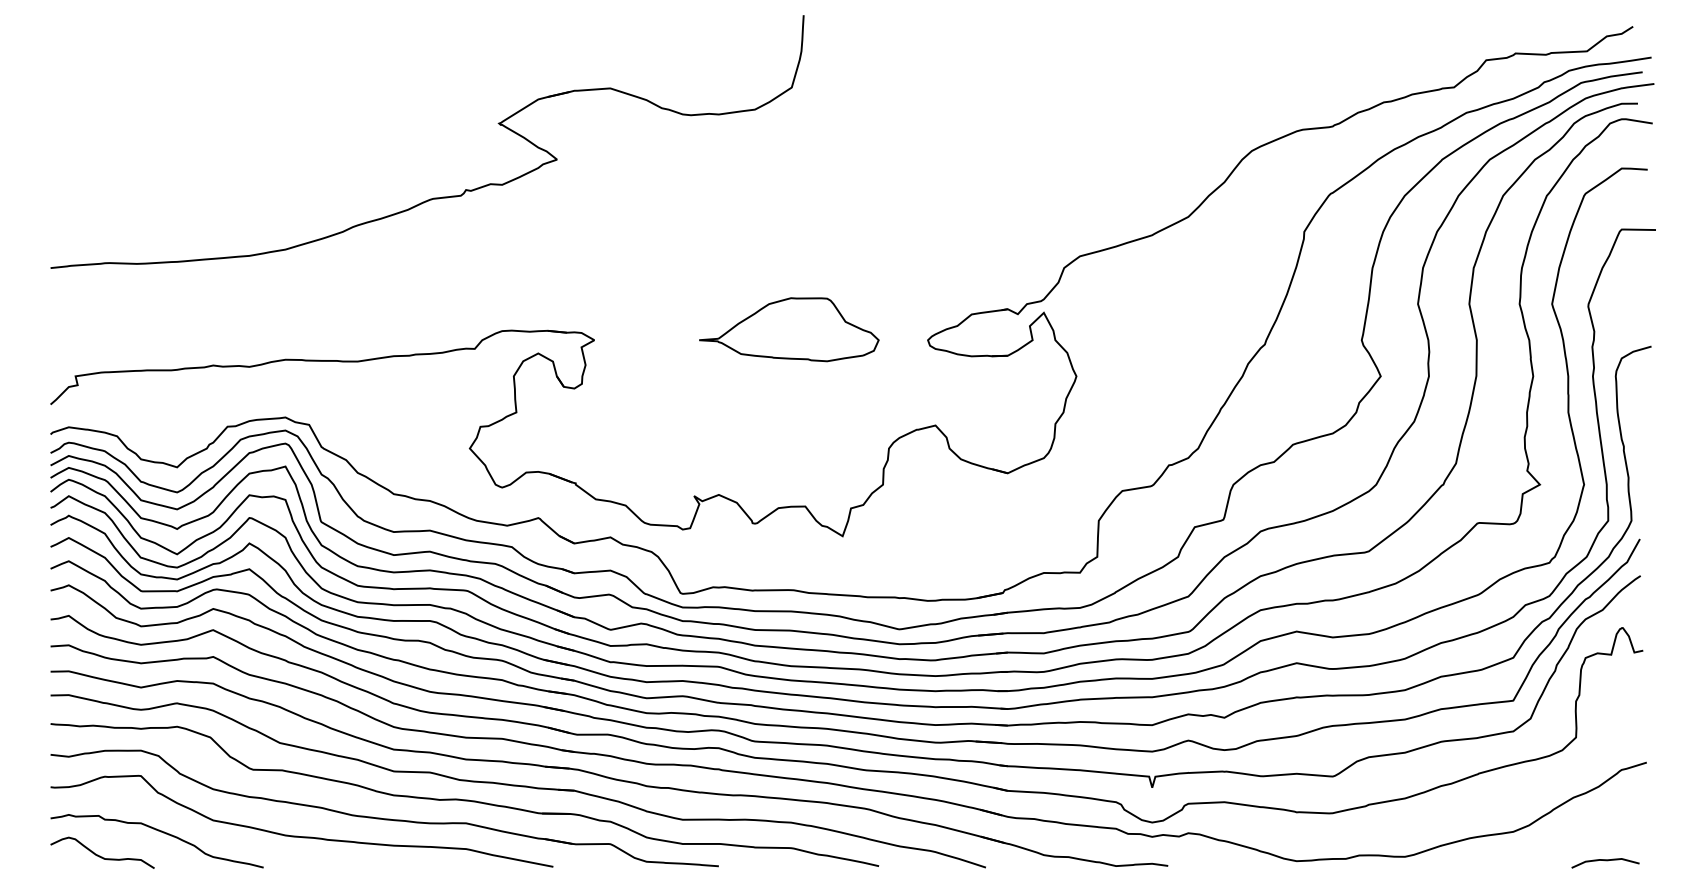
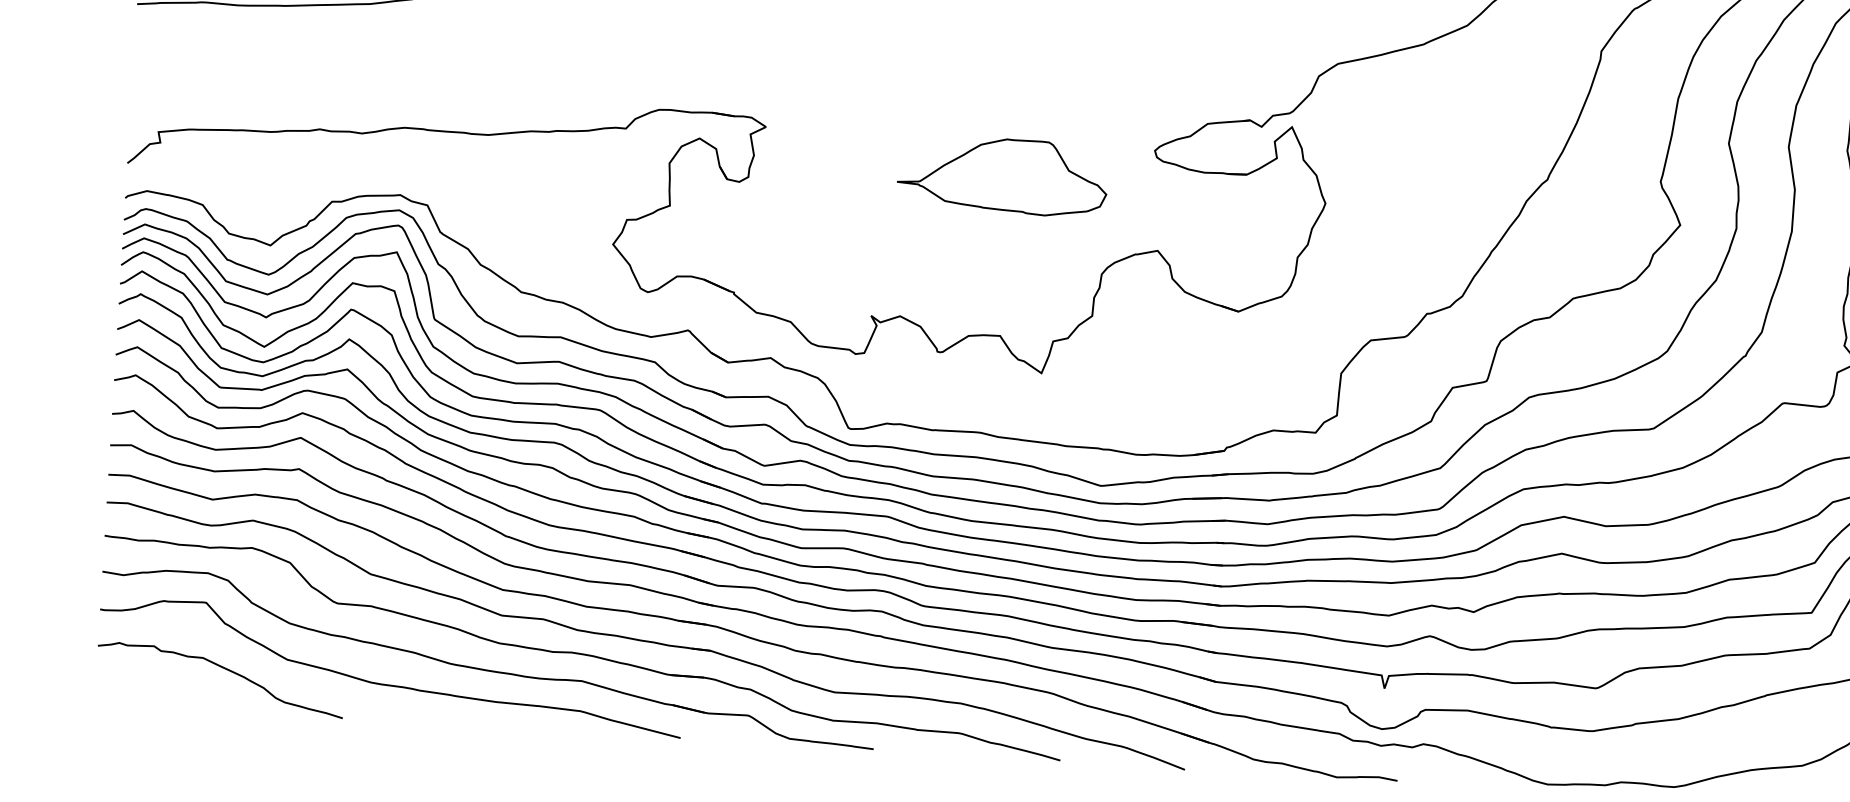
part: (789, 329) -> (1003, 175), moved
curve: (100, 855) -> (153, 692), removed

